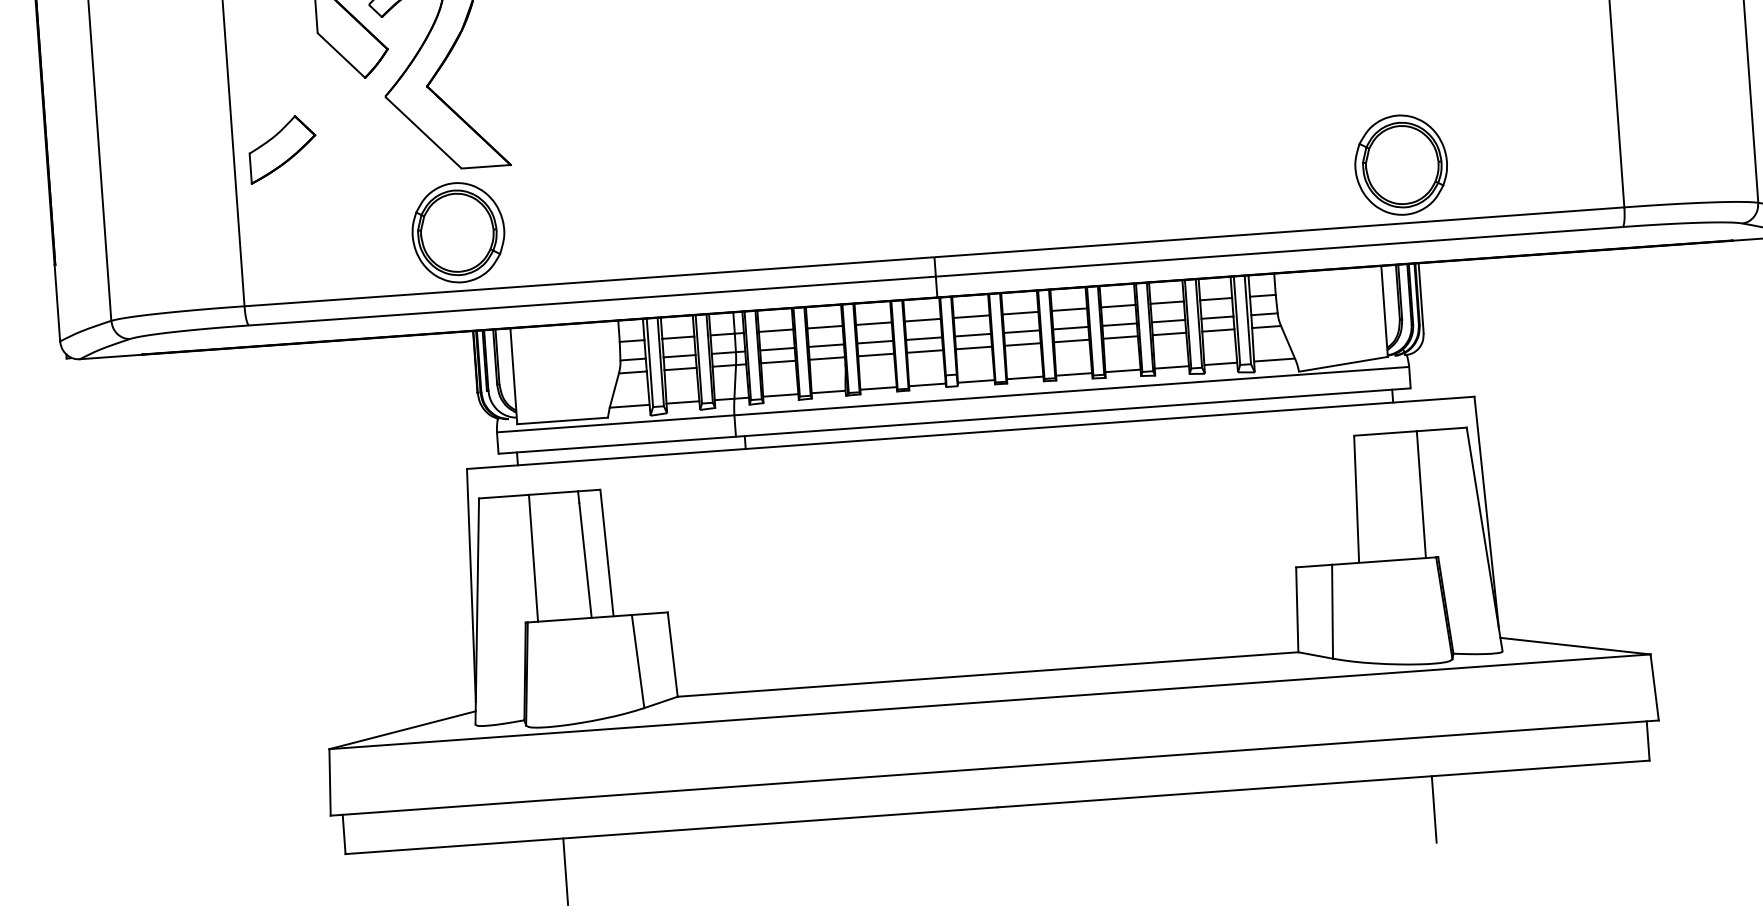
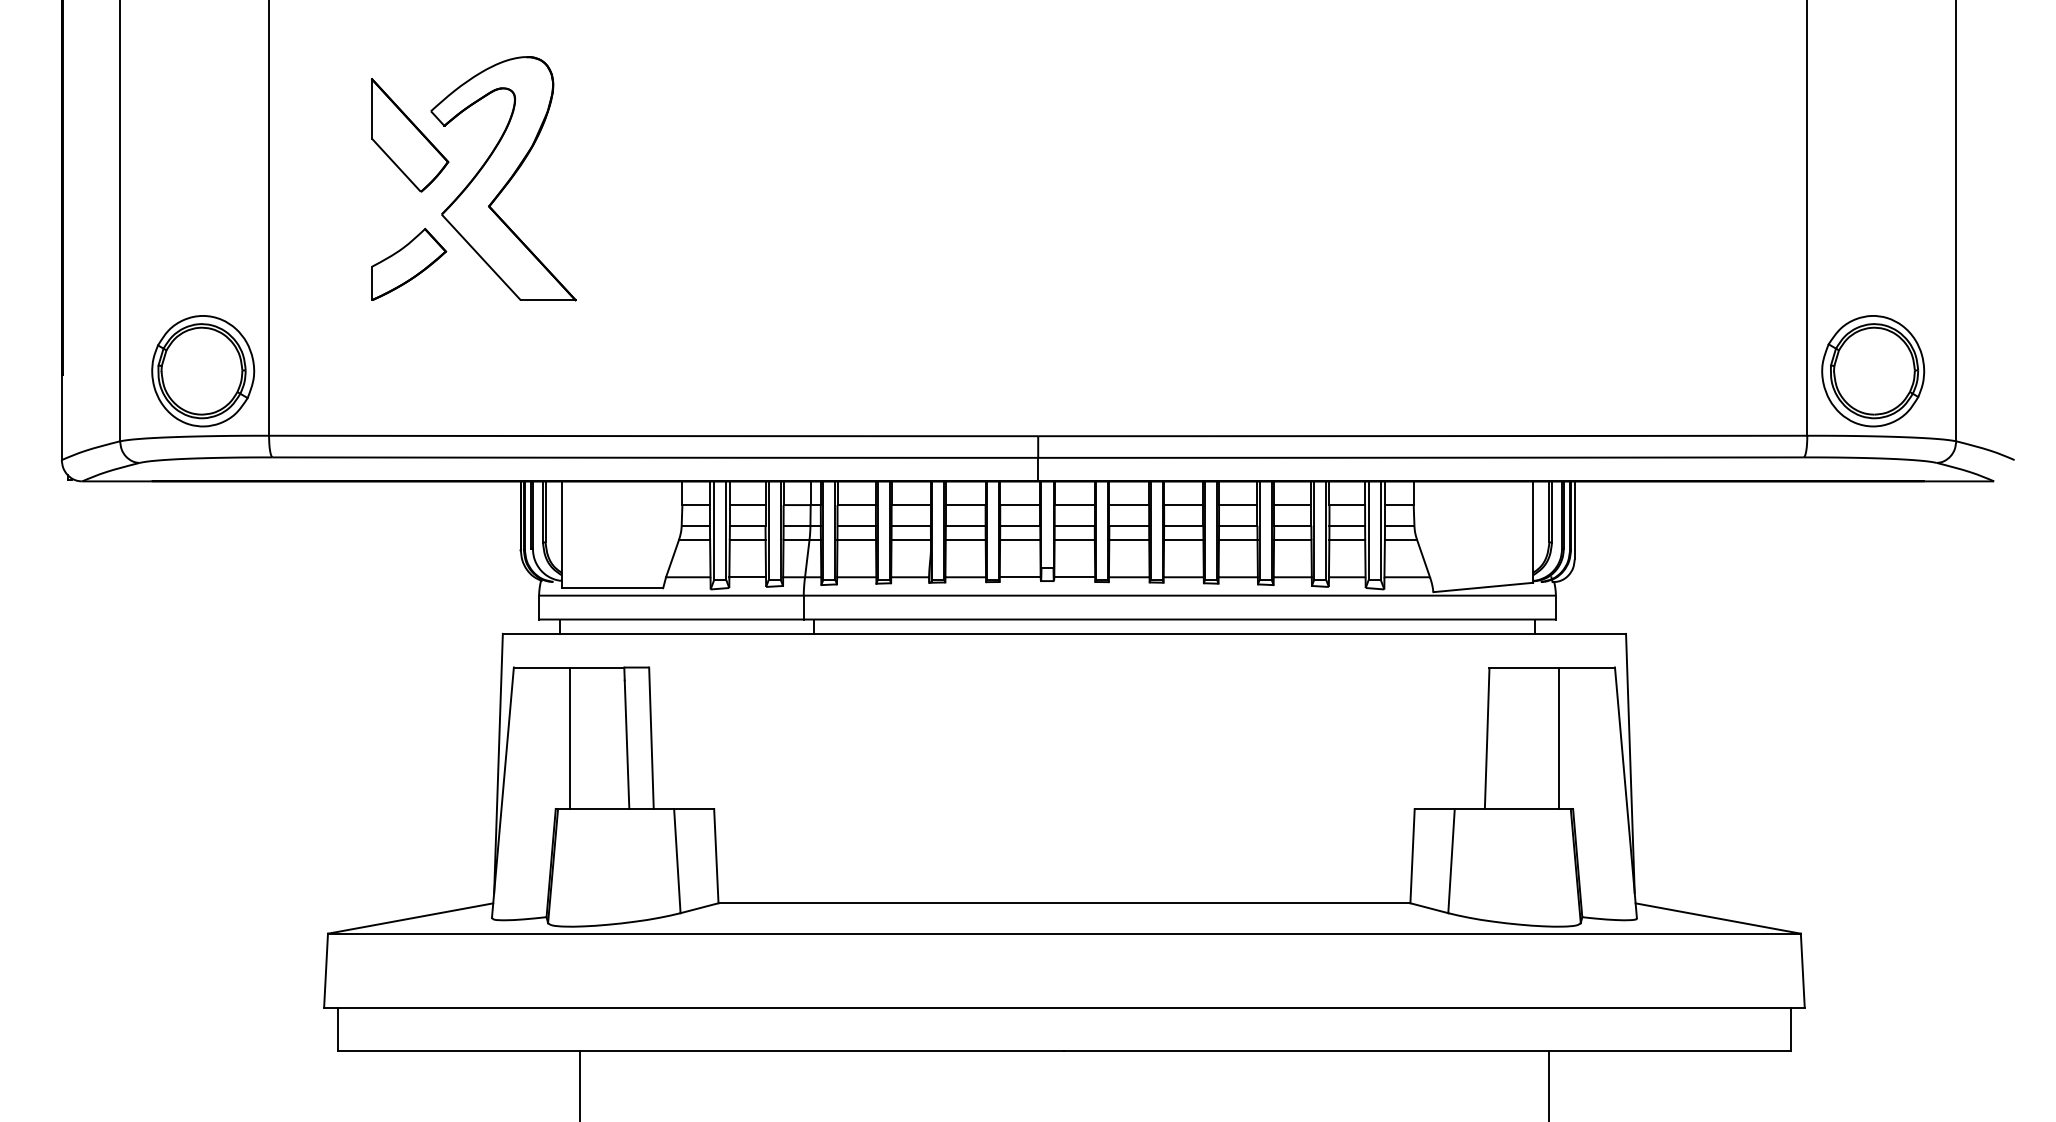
part: (283, 149) -> (409, 264), moved
part: (1401, 165) -> (1873, 371), moved
part: (458, 232) -> (203, 371), moved

